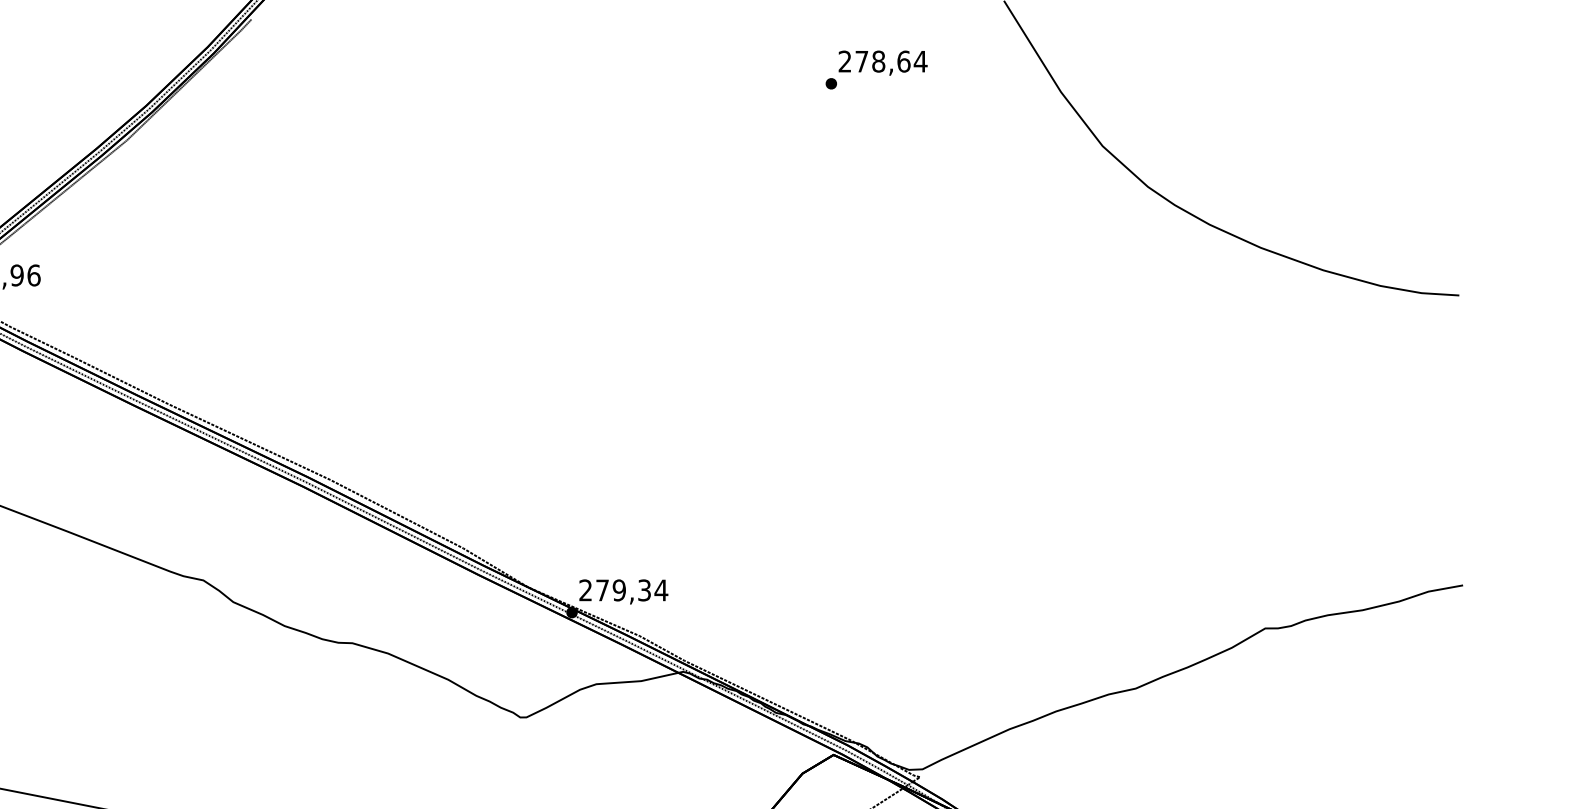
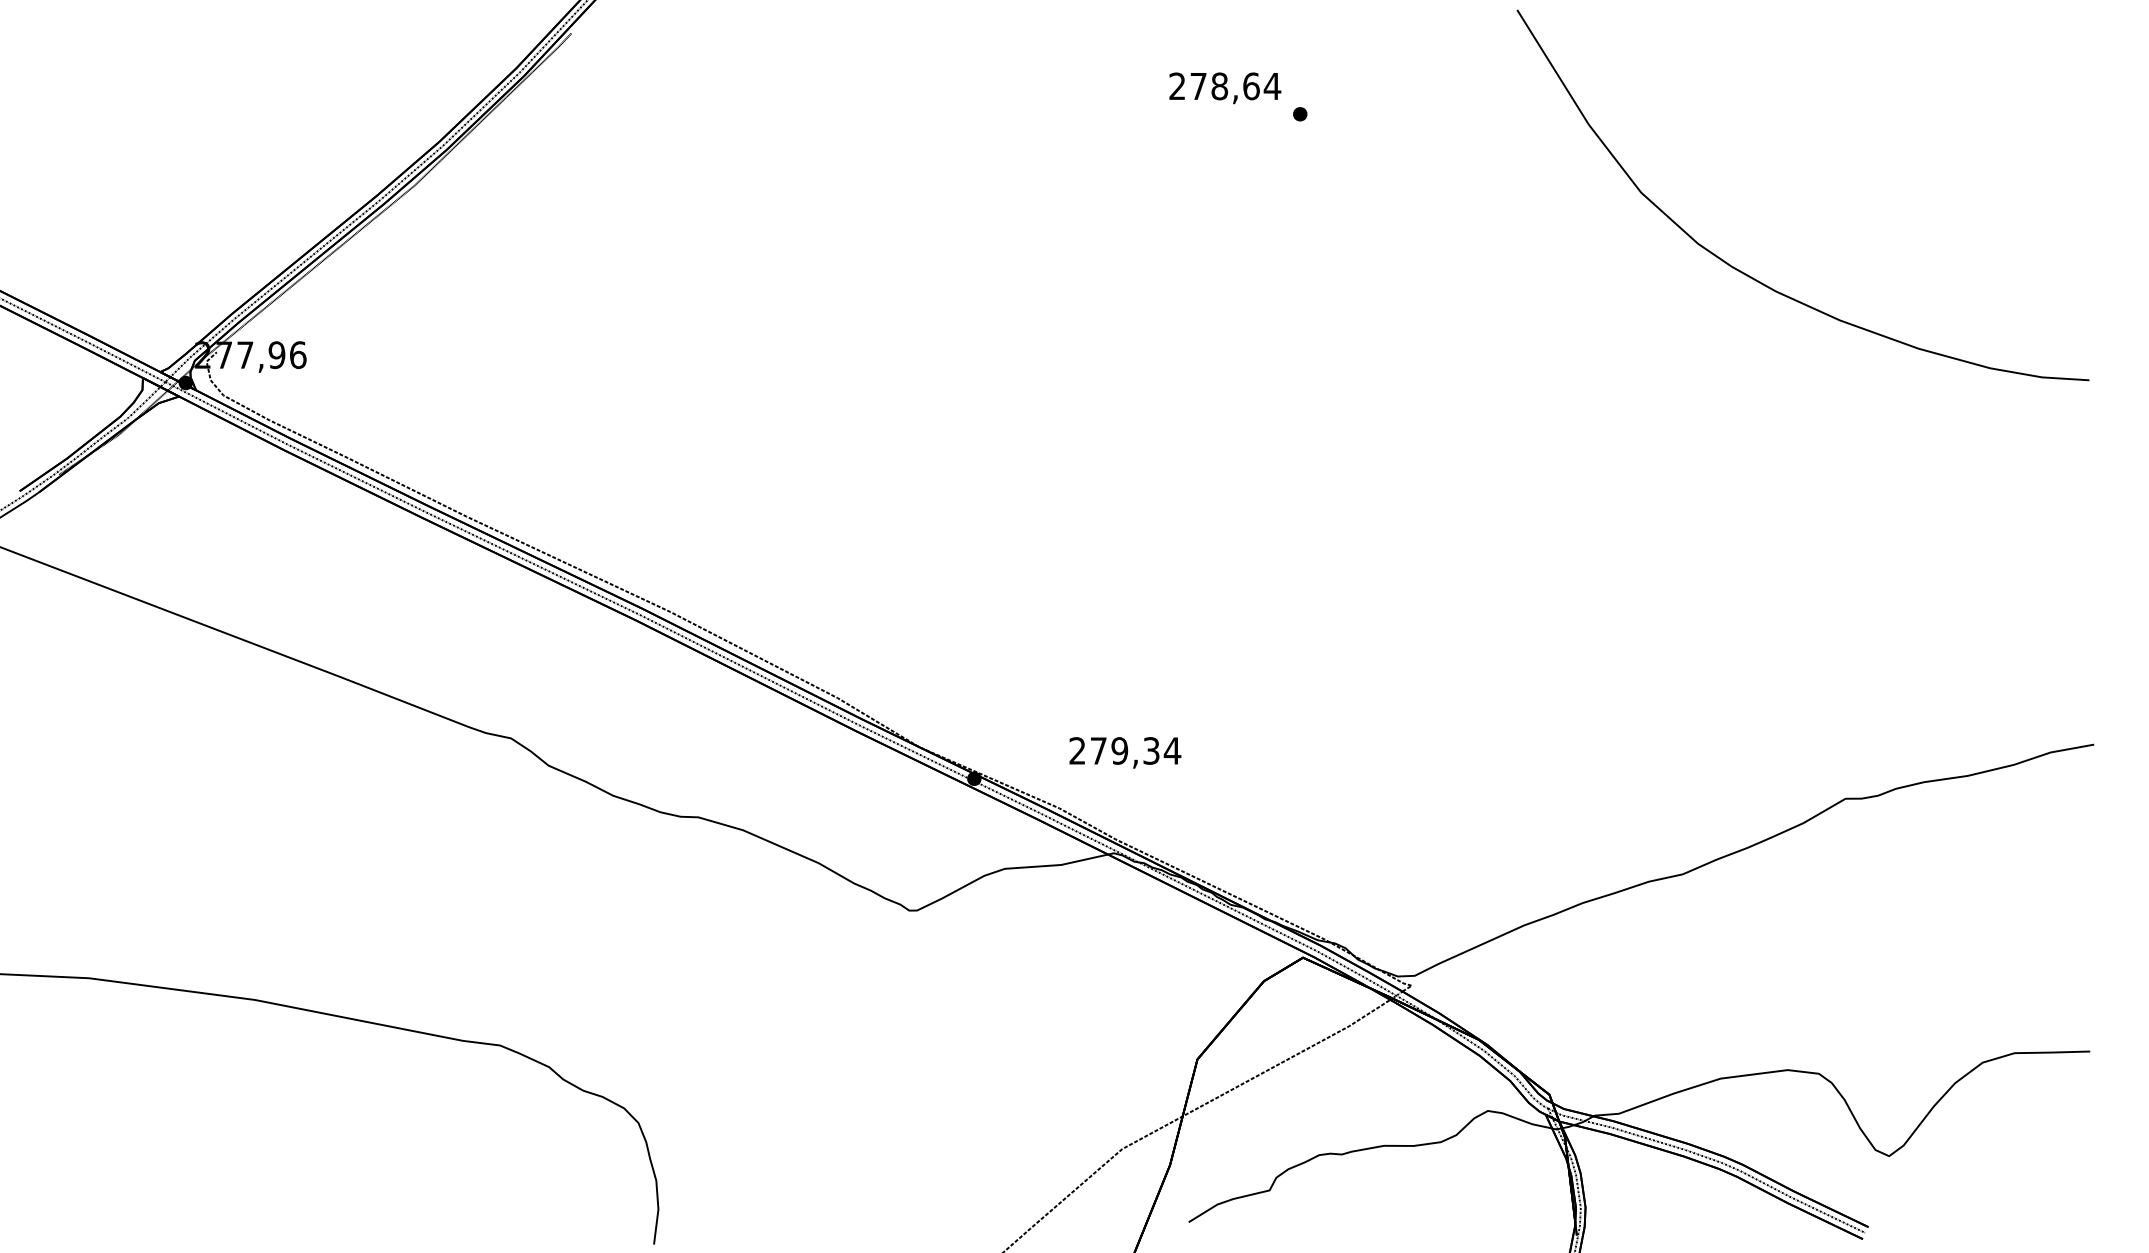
text: (883, 63) -> (1225, 88), moved
text: (623, 591) -> (1125, 752), moved

